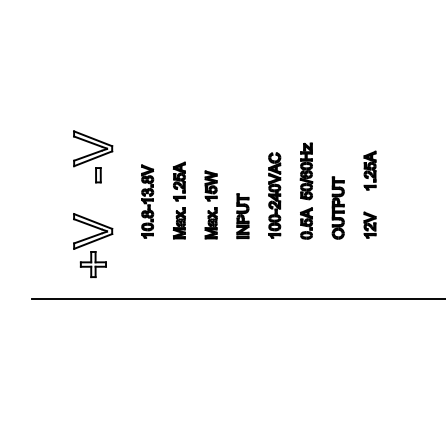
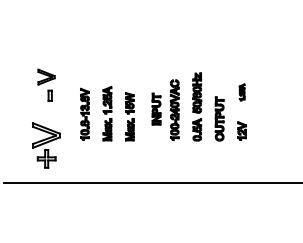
part: (93, 148) -> (46, 76), size x0.6
part: (369, 170) -> (241, 92), size x0.6
part: (242, 216) -> (156, 109), moved

